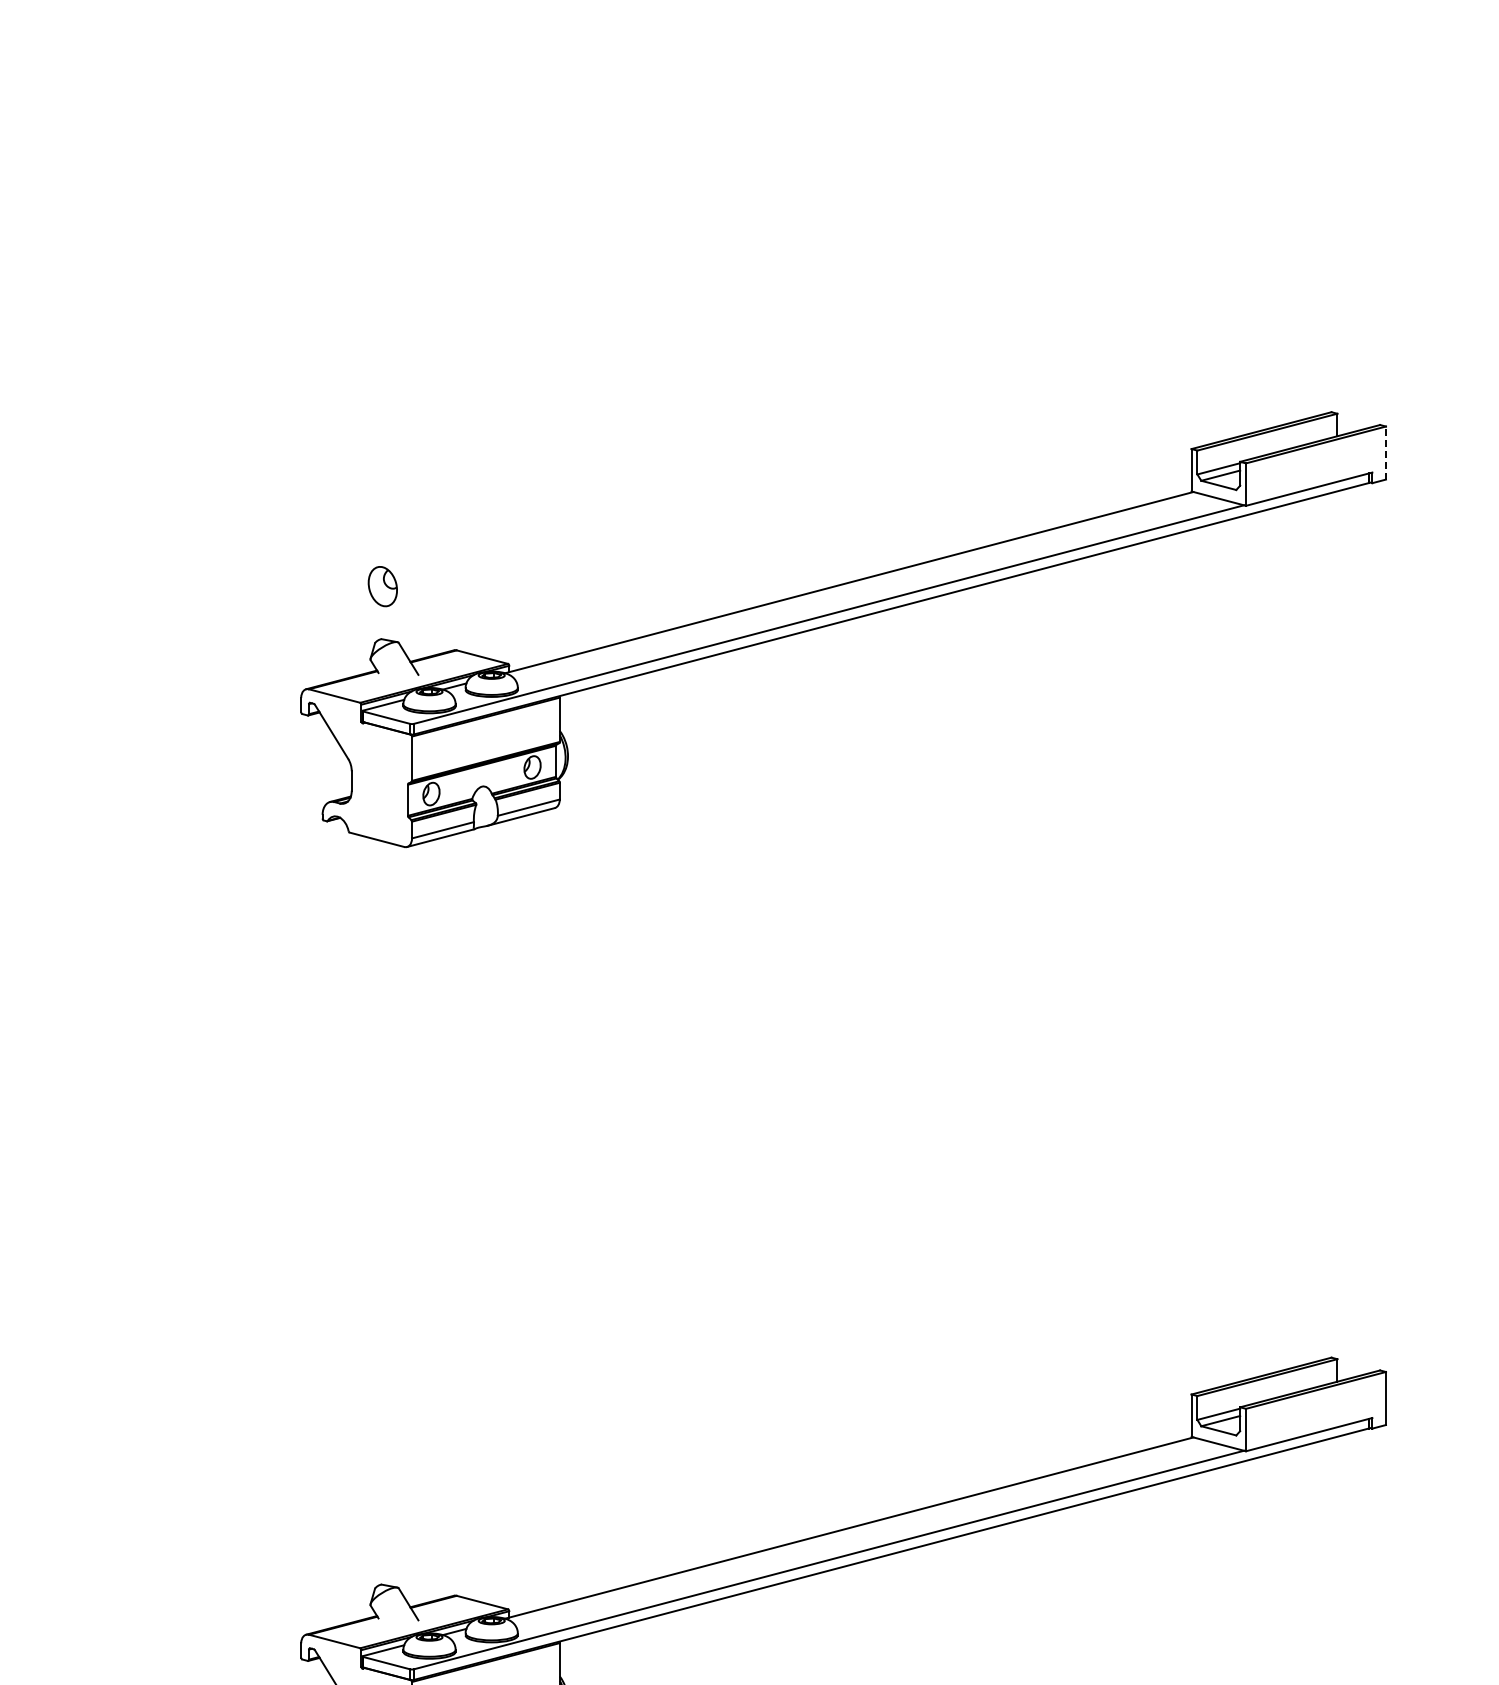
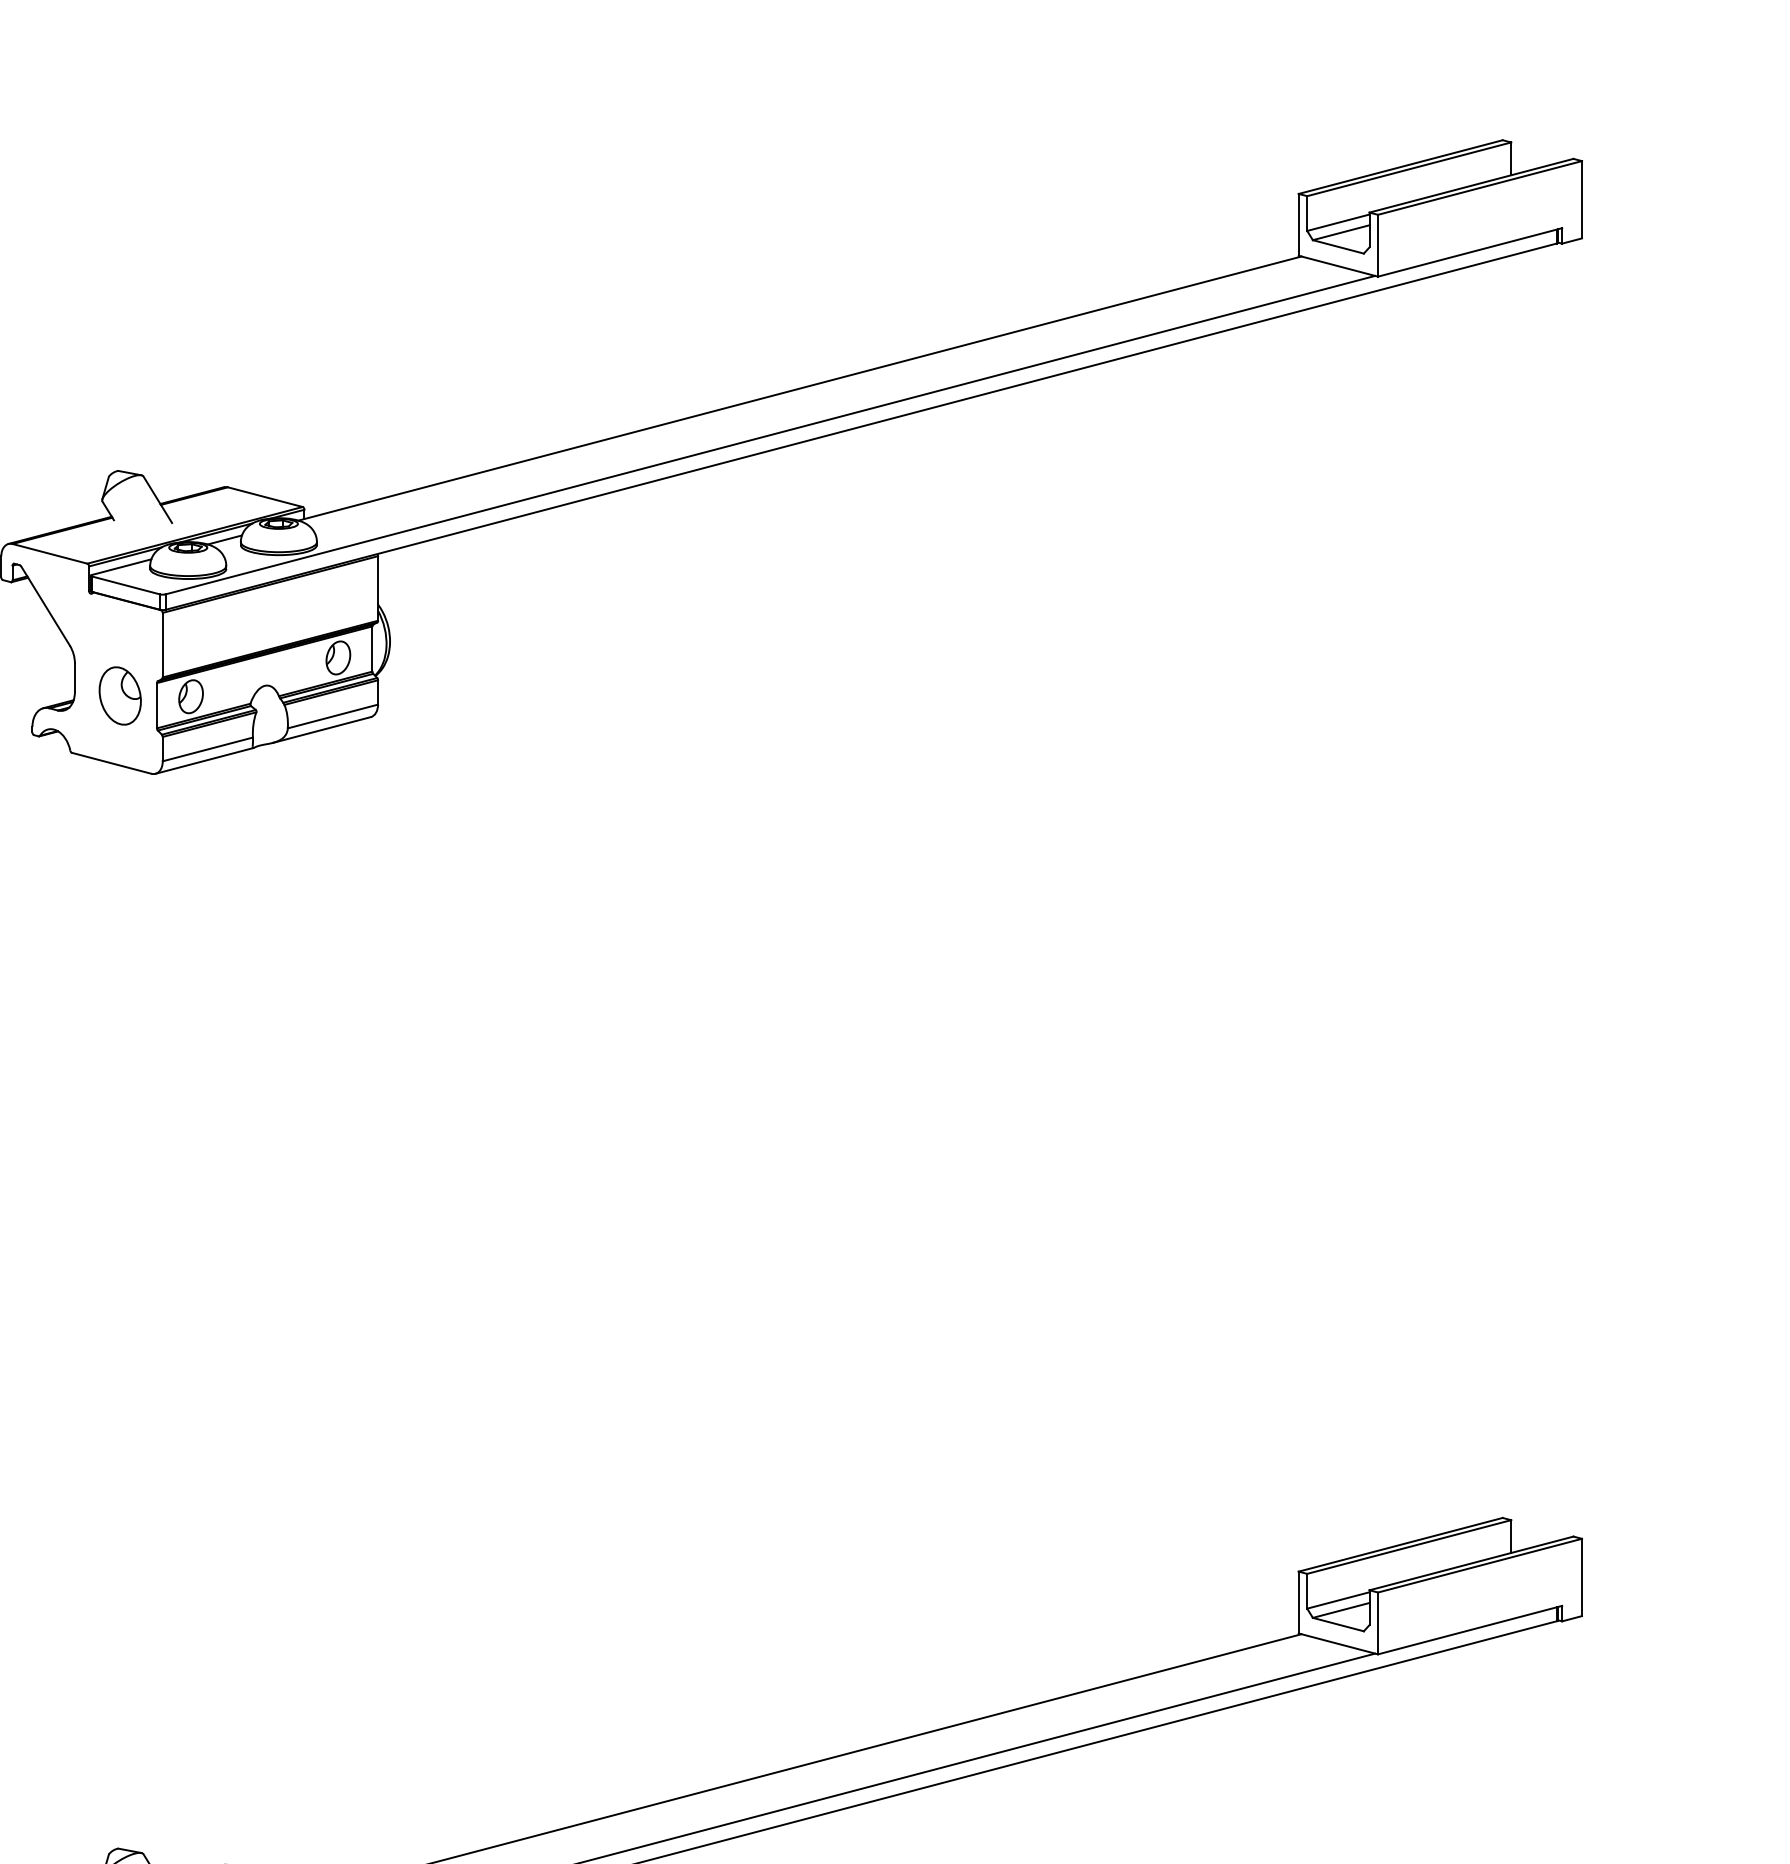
line: (1385, 453) -> (1581, 200), dashed -> solid
part: (382, 586) -> (119, 695), moved

